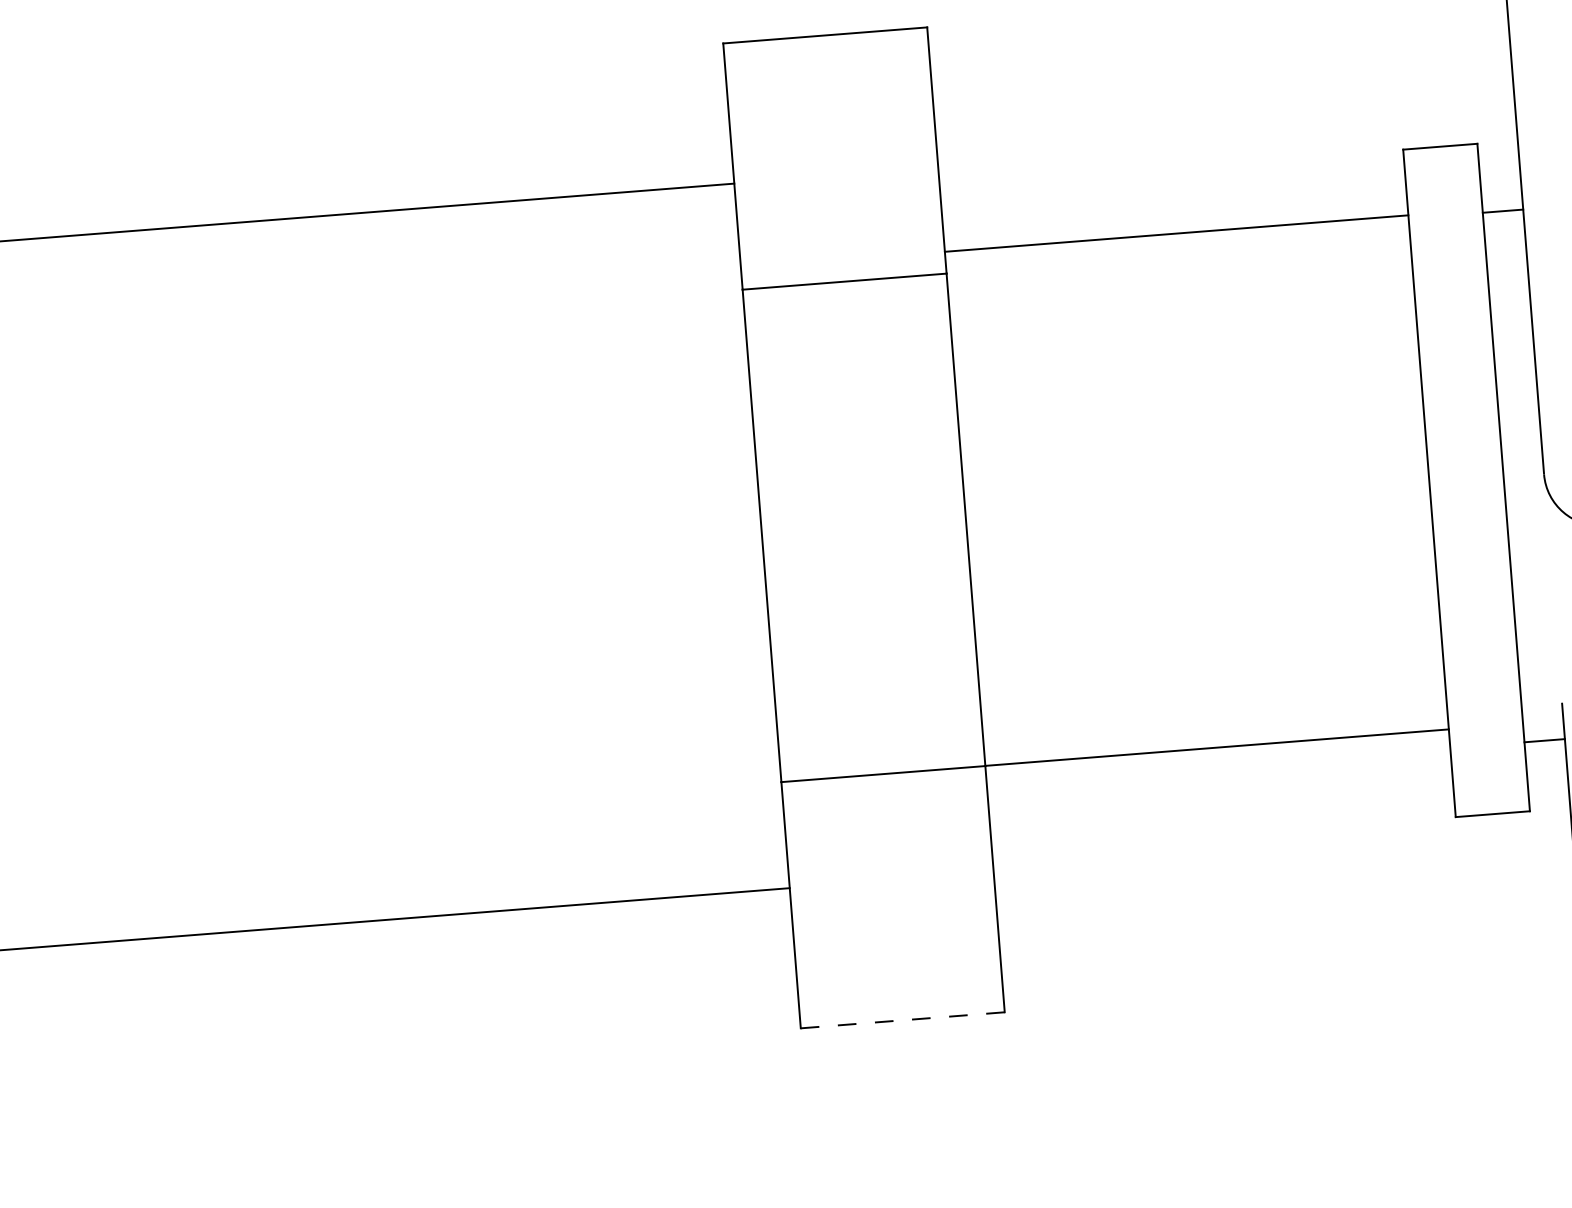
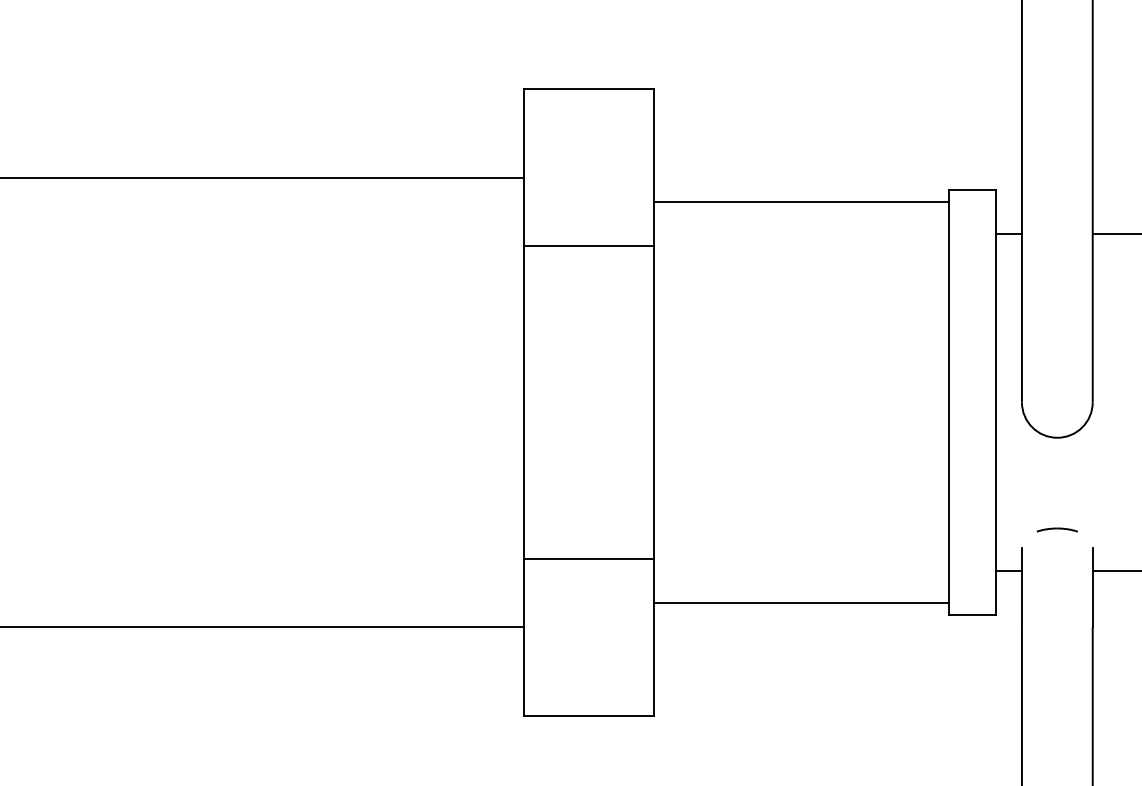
line: (1176, 233) -> (801, 201), moved
line: (1216, 746) -> (801, 602), moved
line: (903, 1019) -> (589, 715), dashed -> solid

